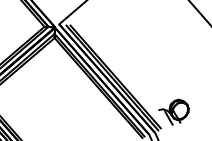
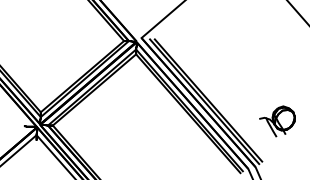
part: (173, 112) -> (277, 121), moved

